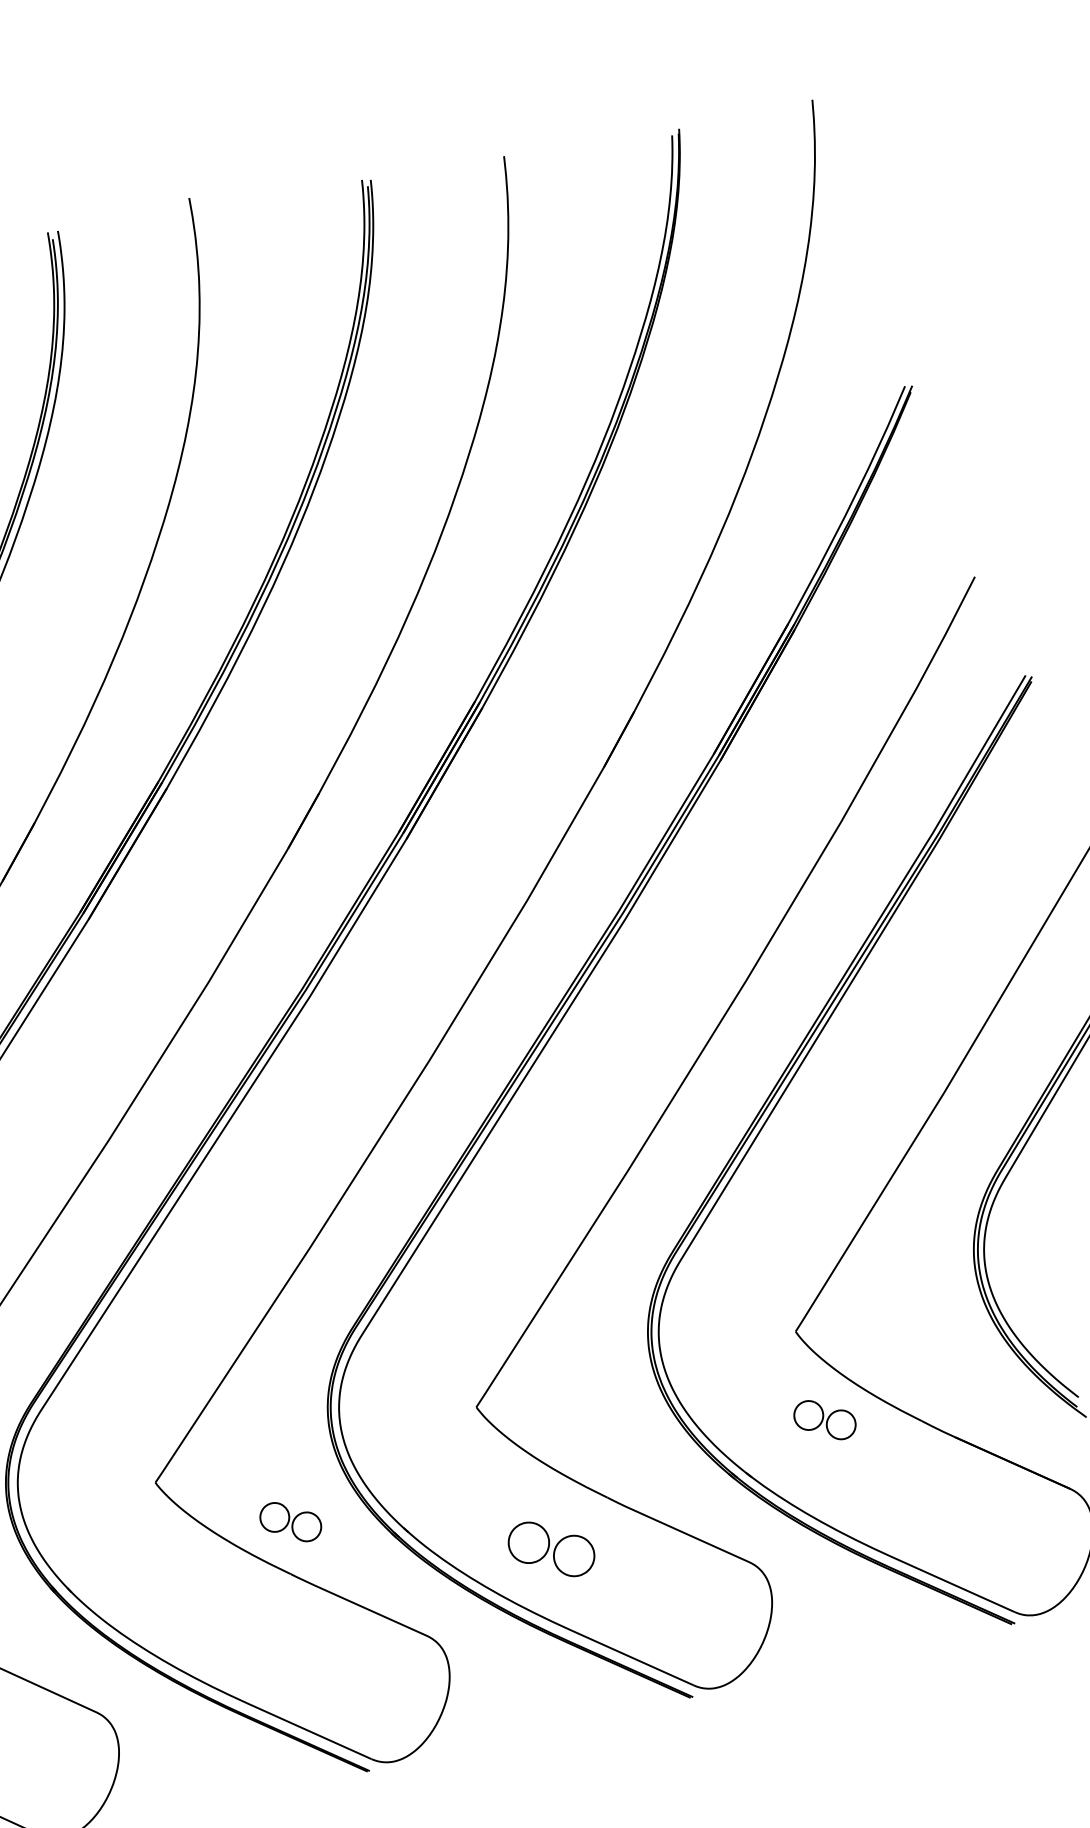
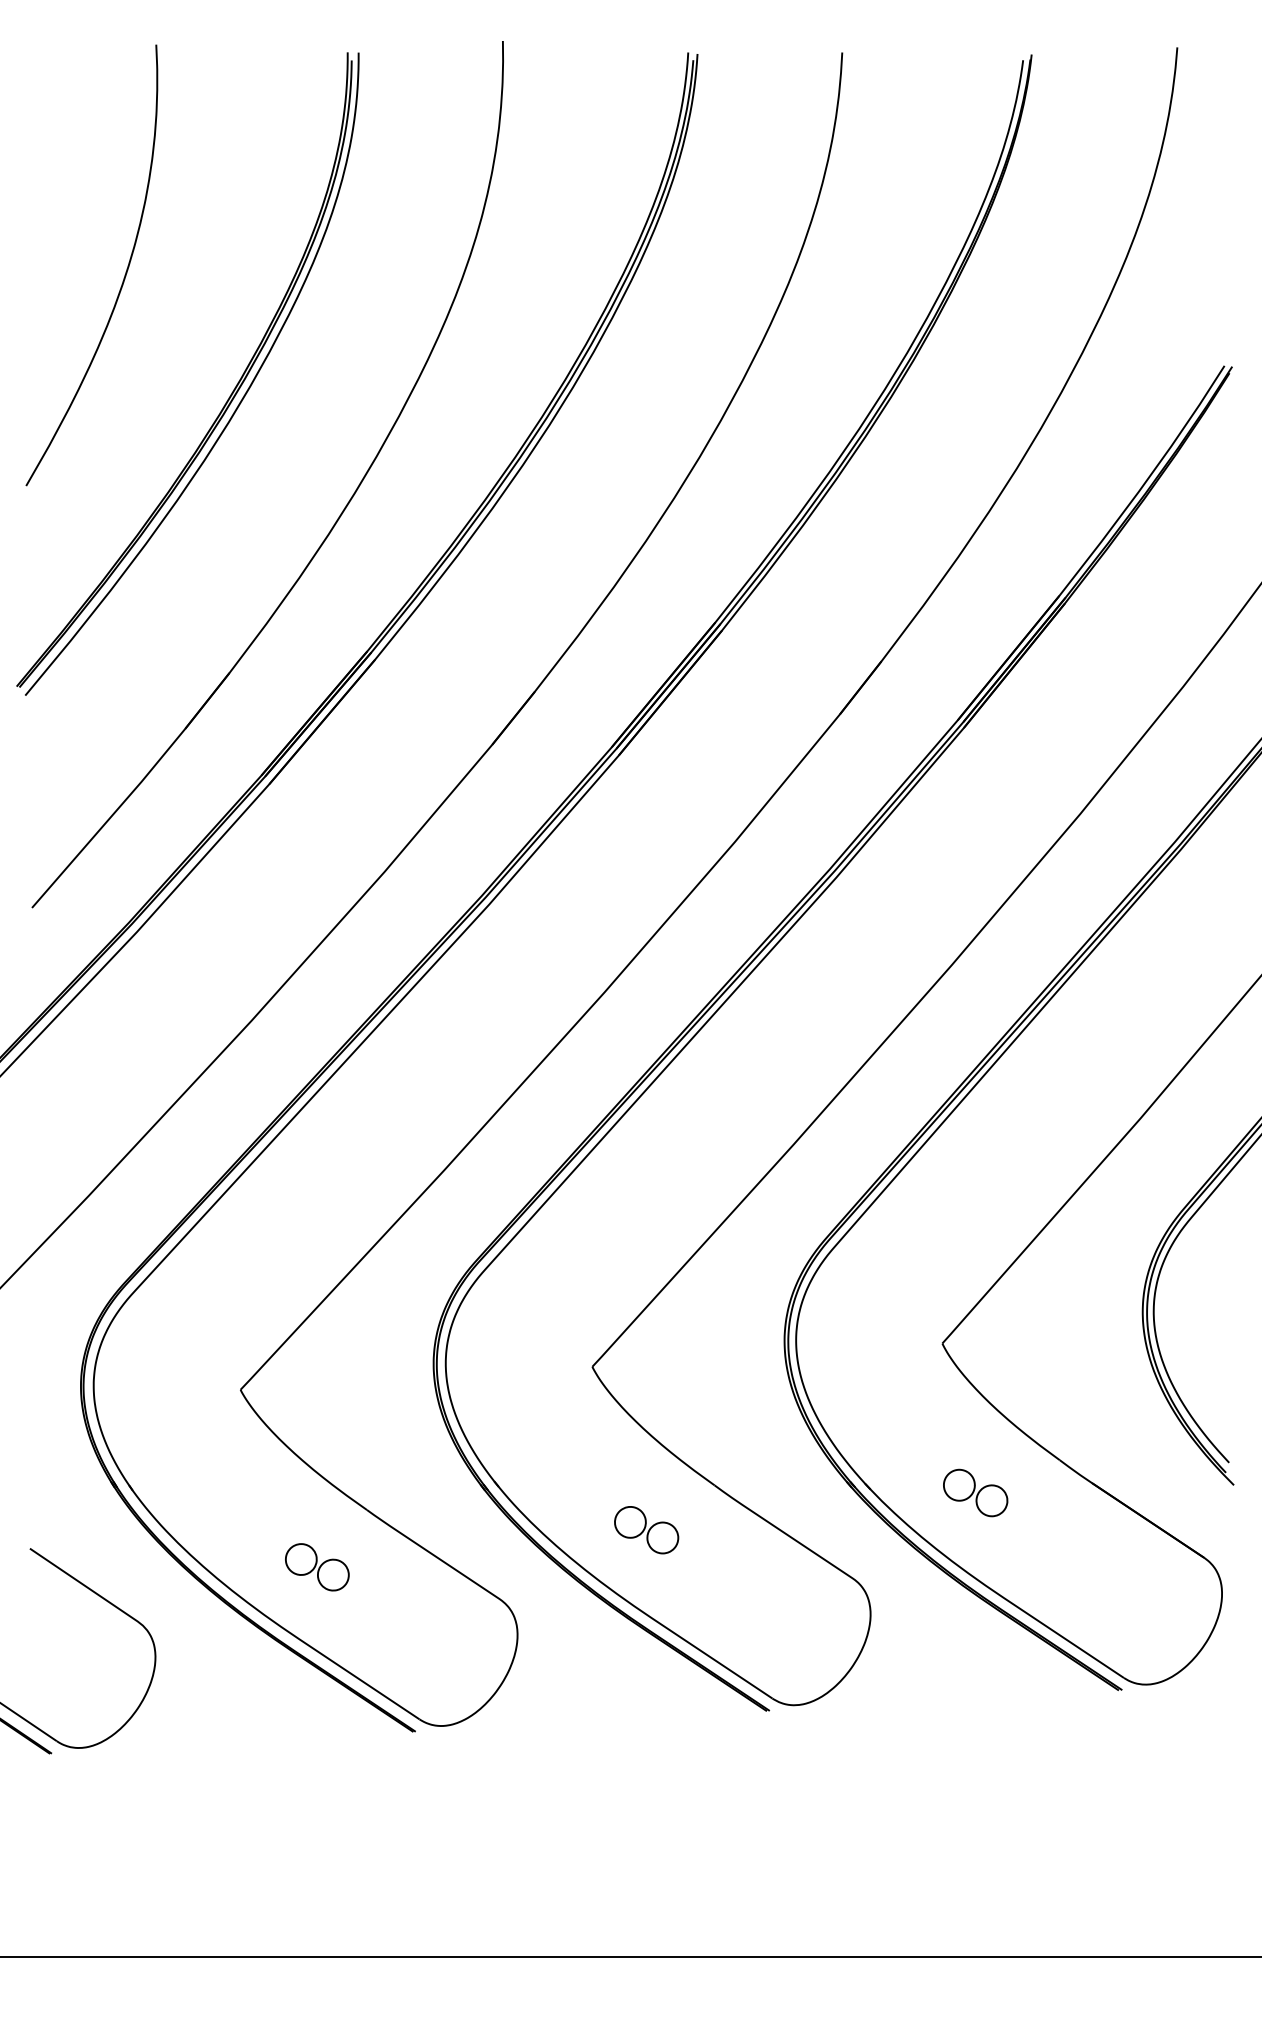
part: (824, 1419) -> (975, 1492), moved
part: (290, 1522) -> (317, 1567), moved
part: (551, 1549) -> (646, 1530), size x0.71

